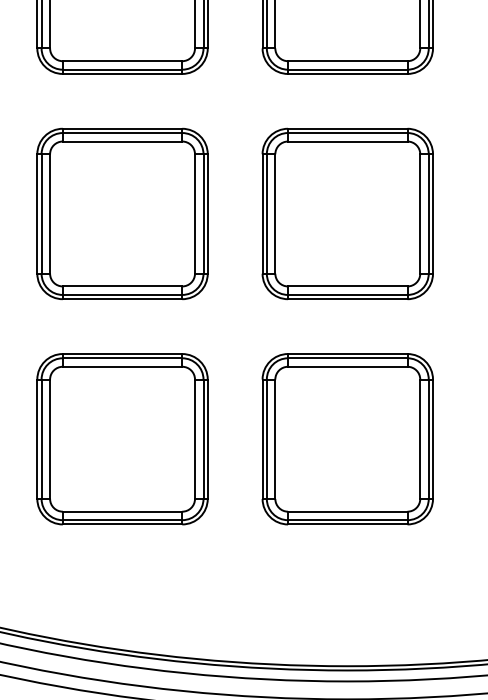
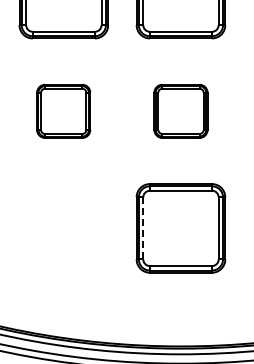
part: (121, 214) -> (63, 111), size x0.6
part: (346, 214) -> (180, 111), size x0.6
part: (121, 439) -> (63, 228), removed
line: (275, 439) -> (143, 228), solid -> dashed

